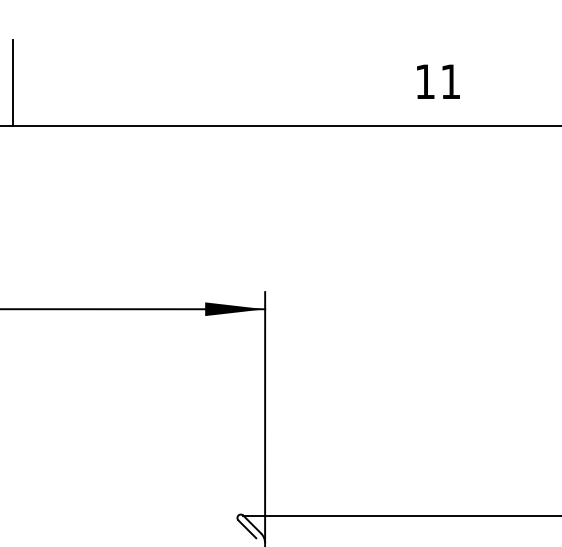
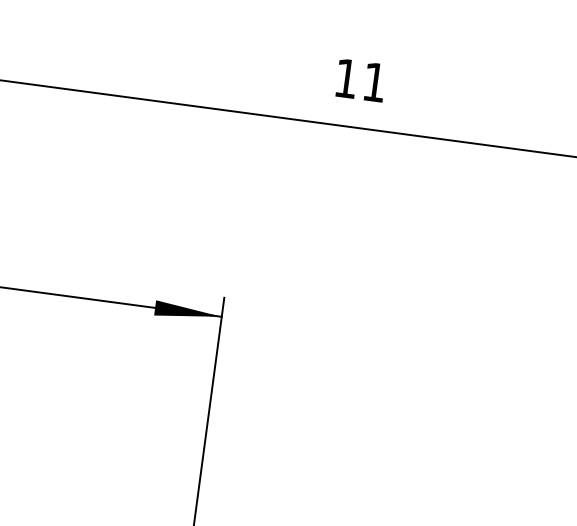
text: (438, 81) -> (361, 80), moved

